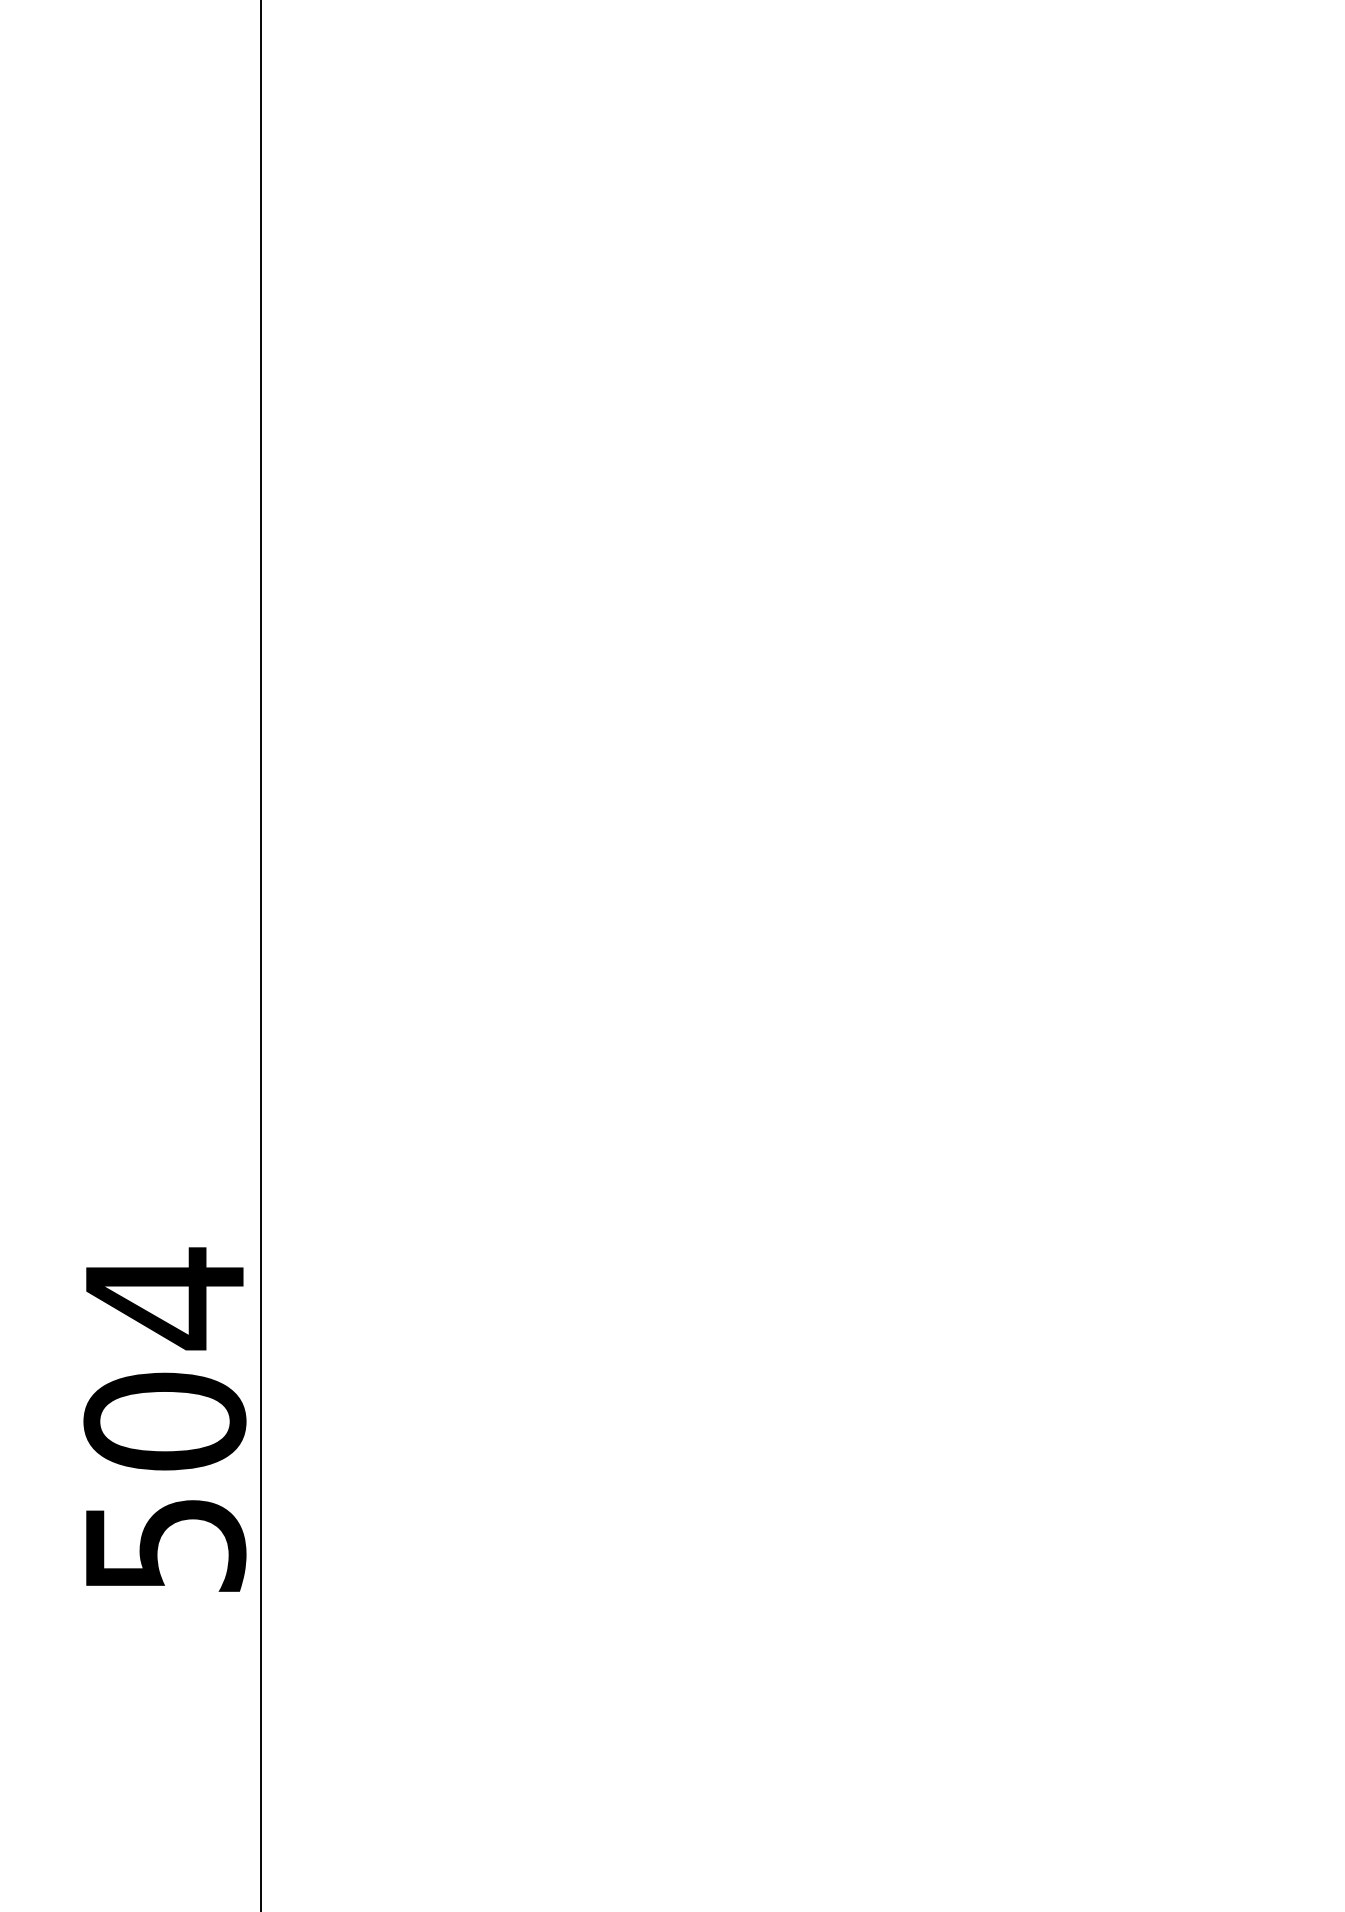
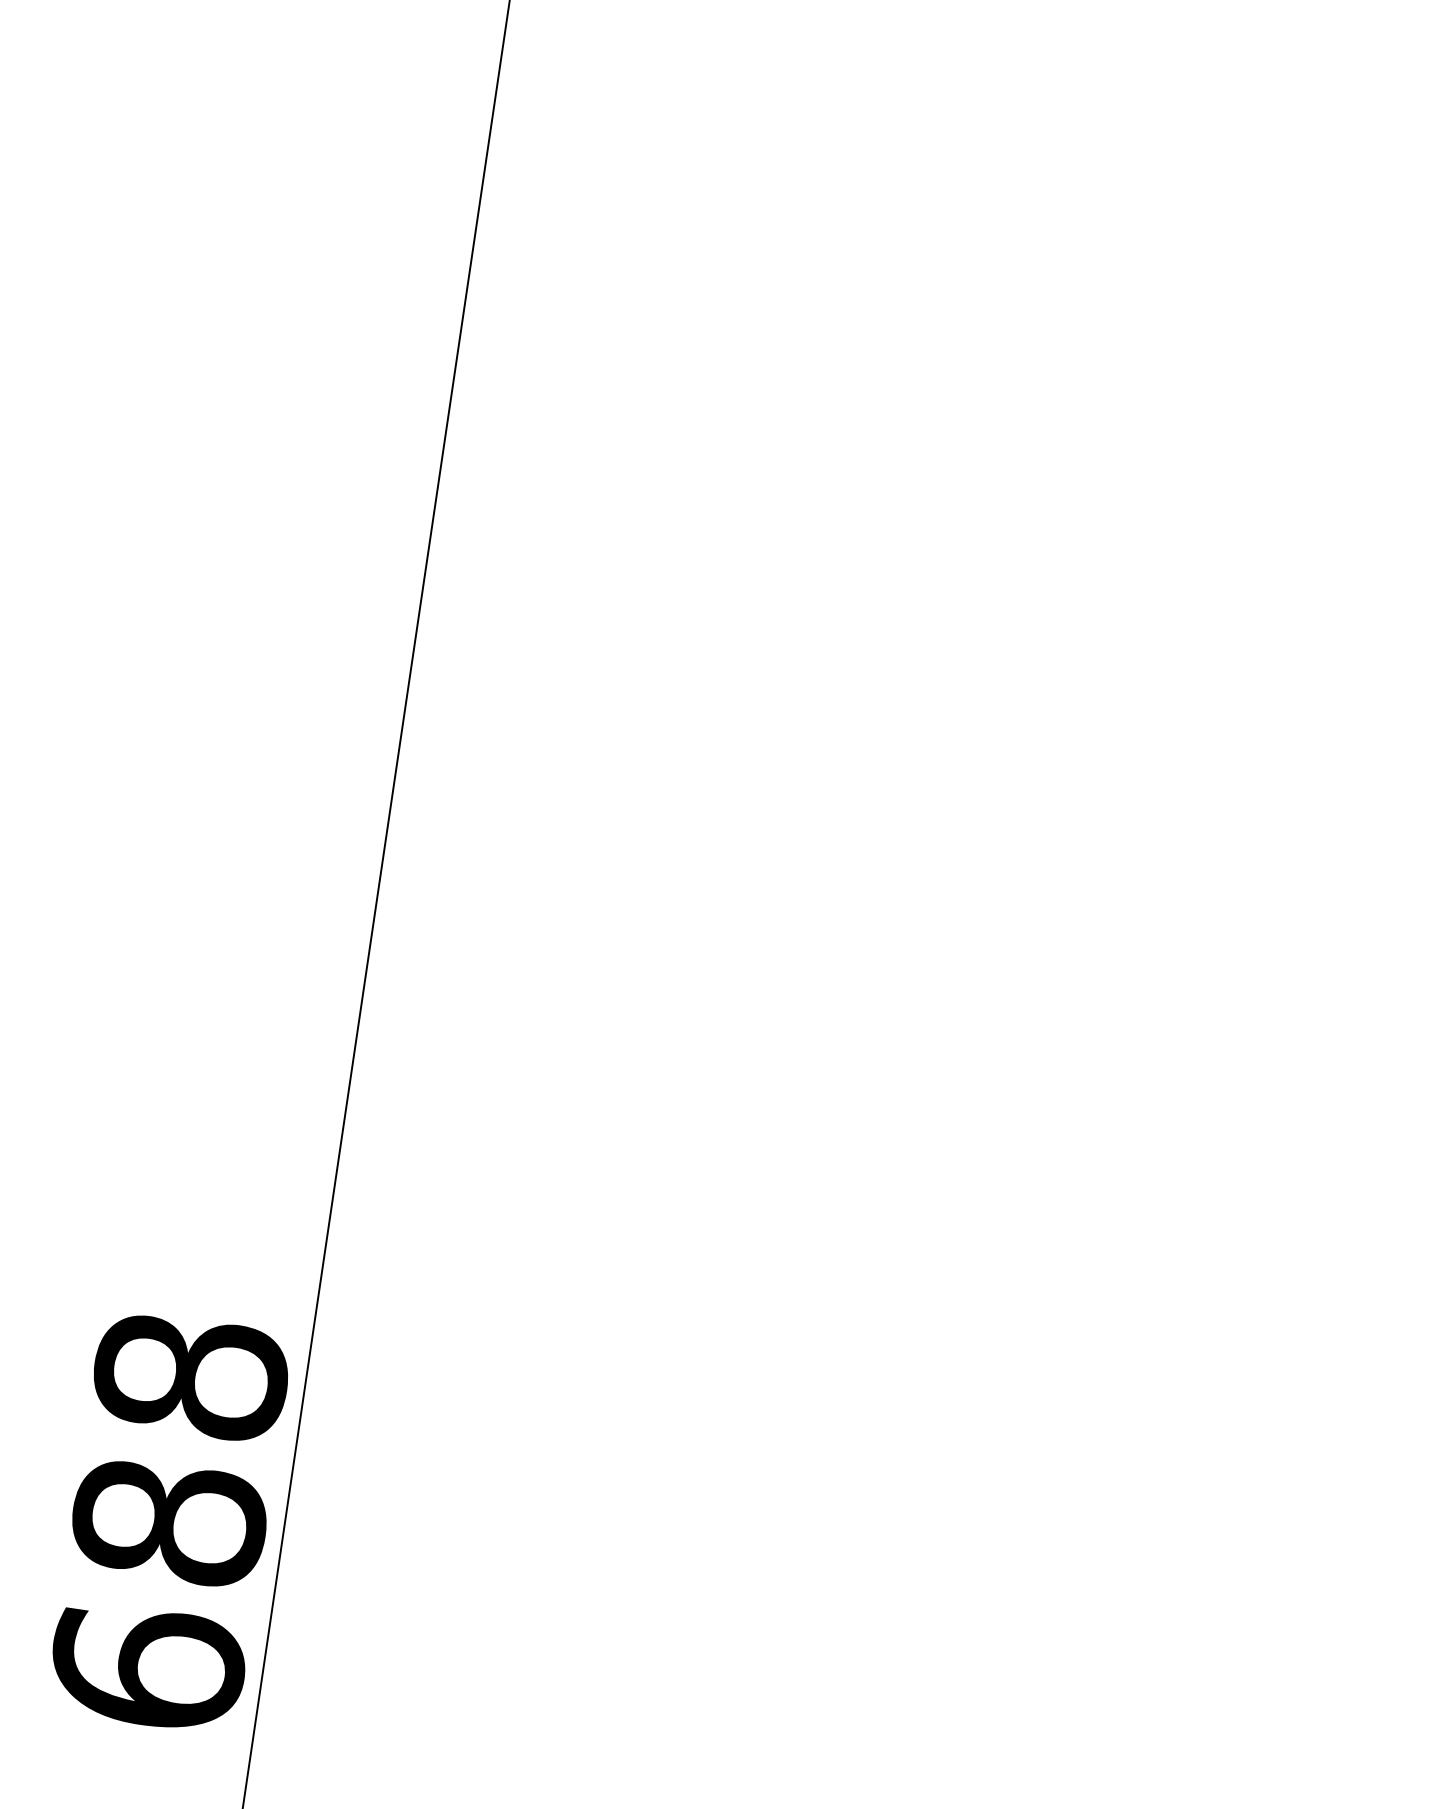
text: (164, 1420) -> (168, 1520), 504 -> 688

